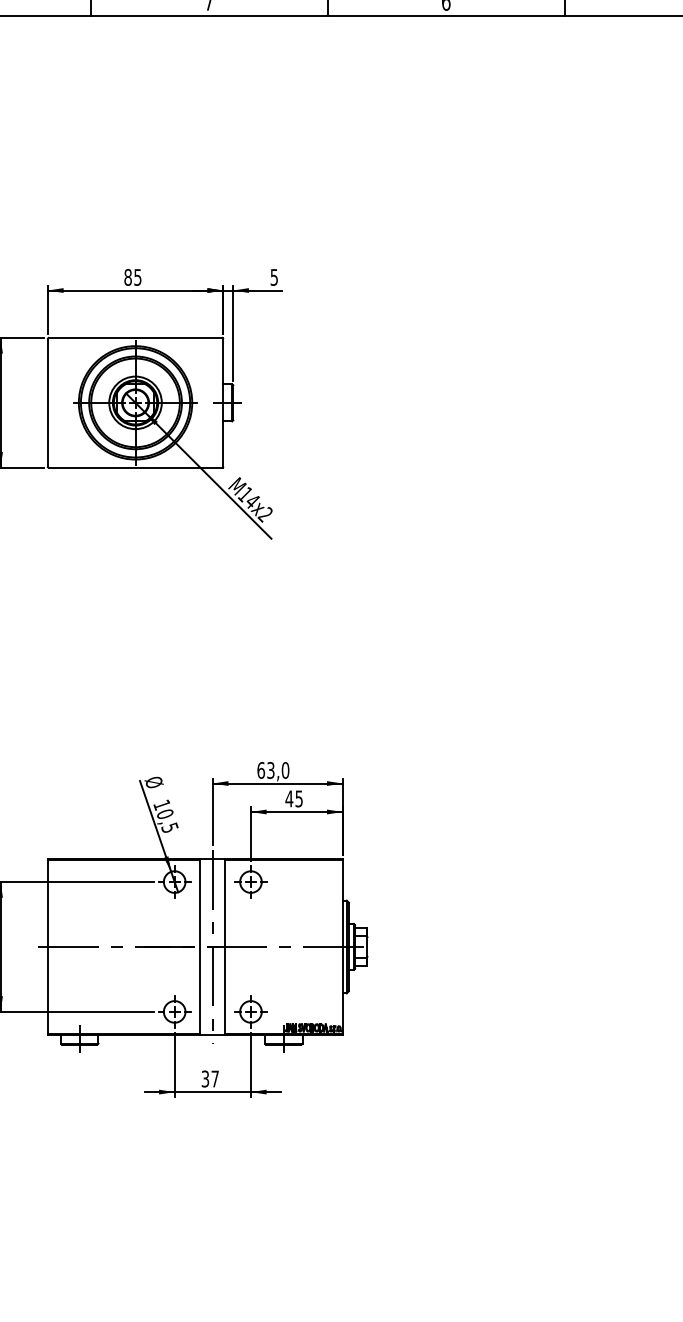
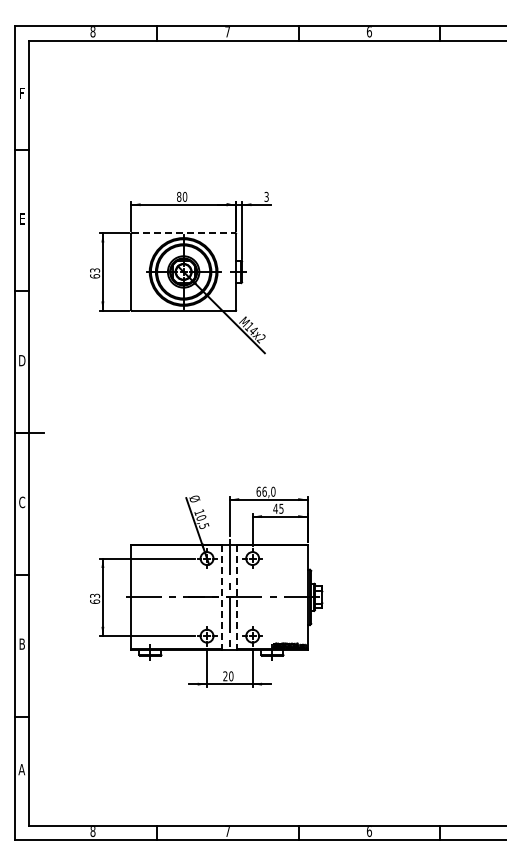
text: (274, 275) -> (266, 195), 5 -> 3
text: (136, 276) -> (184, 196), 85 -> 80
line: (136, 338) -> (184, 233), solid -> dashed
text: (270, 769) -> (264, 491), 63,0 -> 66,0
line: (200, 947) -> (222, 597), solid -> dashed
line: (225, 947) -> (237, 597), solid -> dashed
text: (210, 1079) -> (228, 676), 37 -> 20

